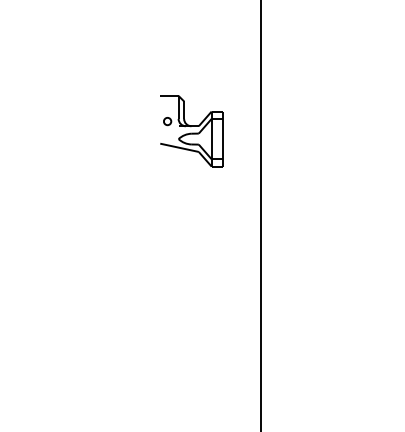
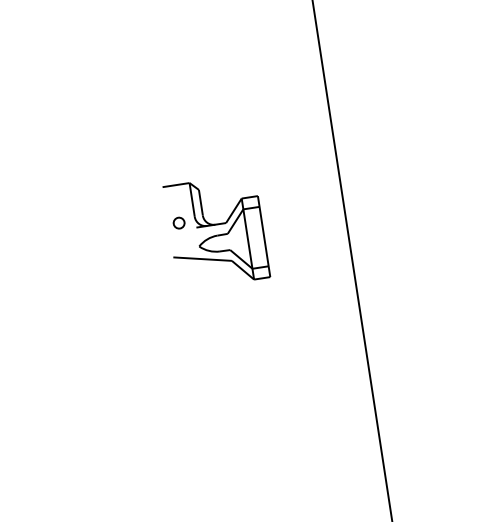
part: (191, 131) -> (216, 232), moved

